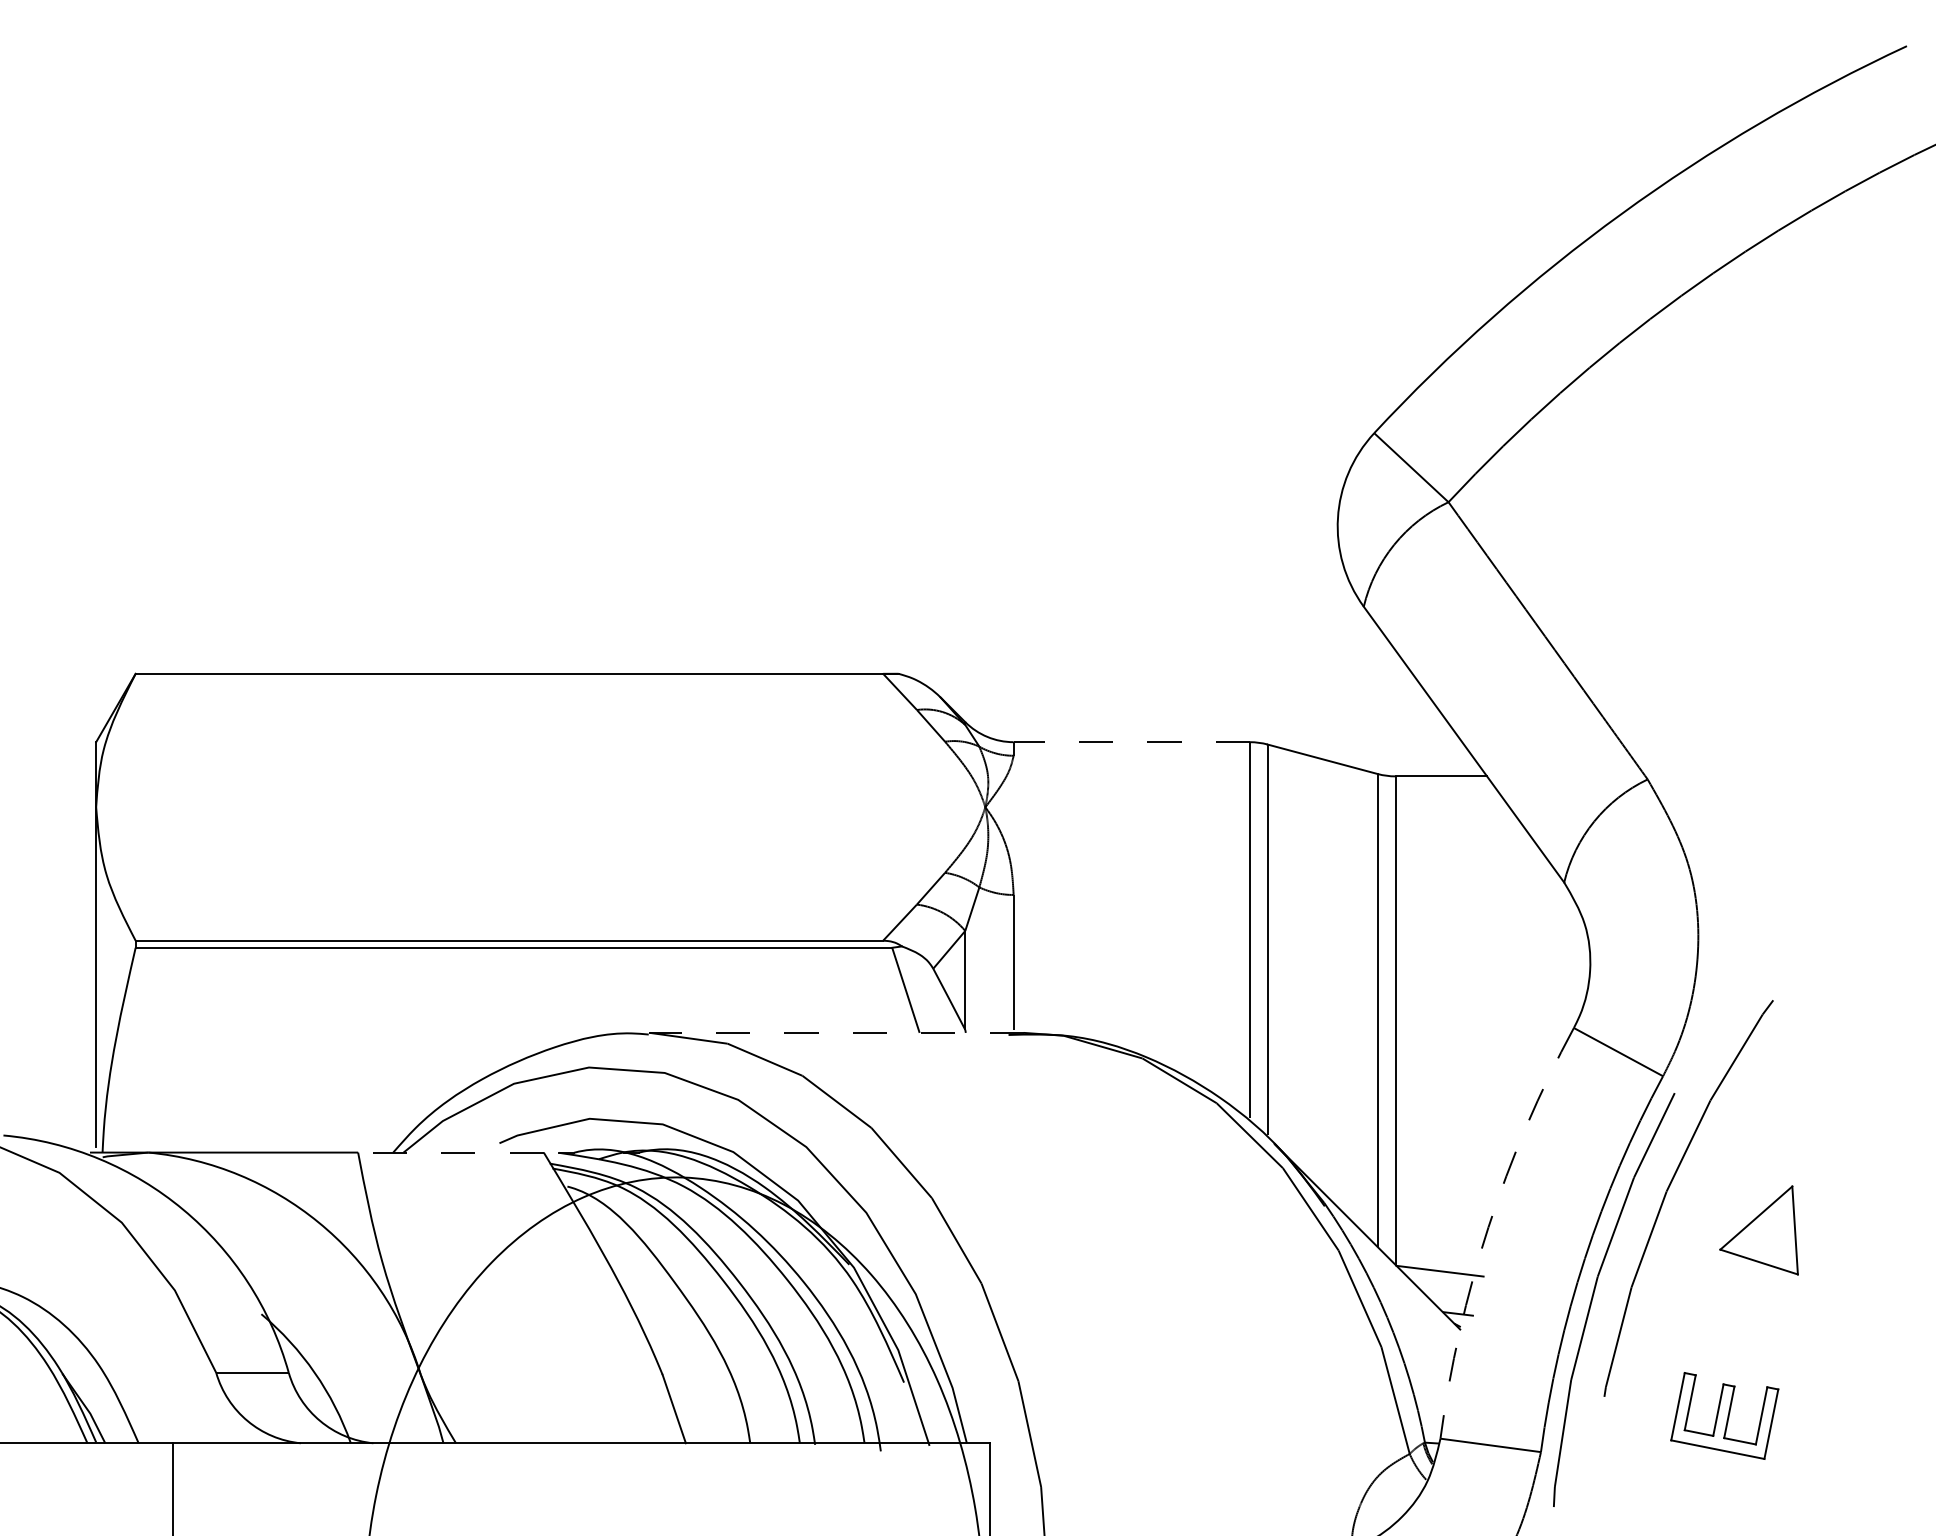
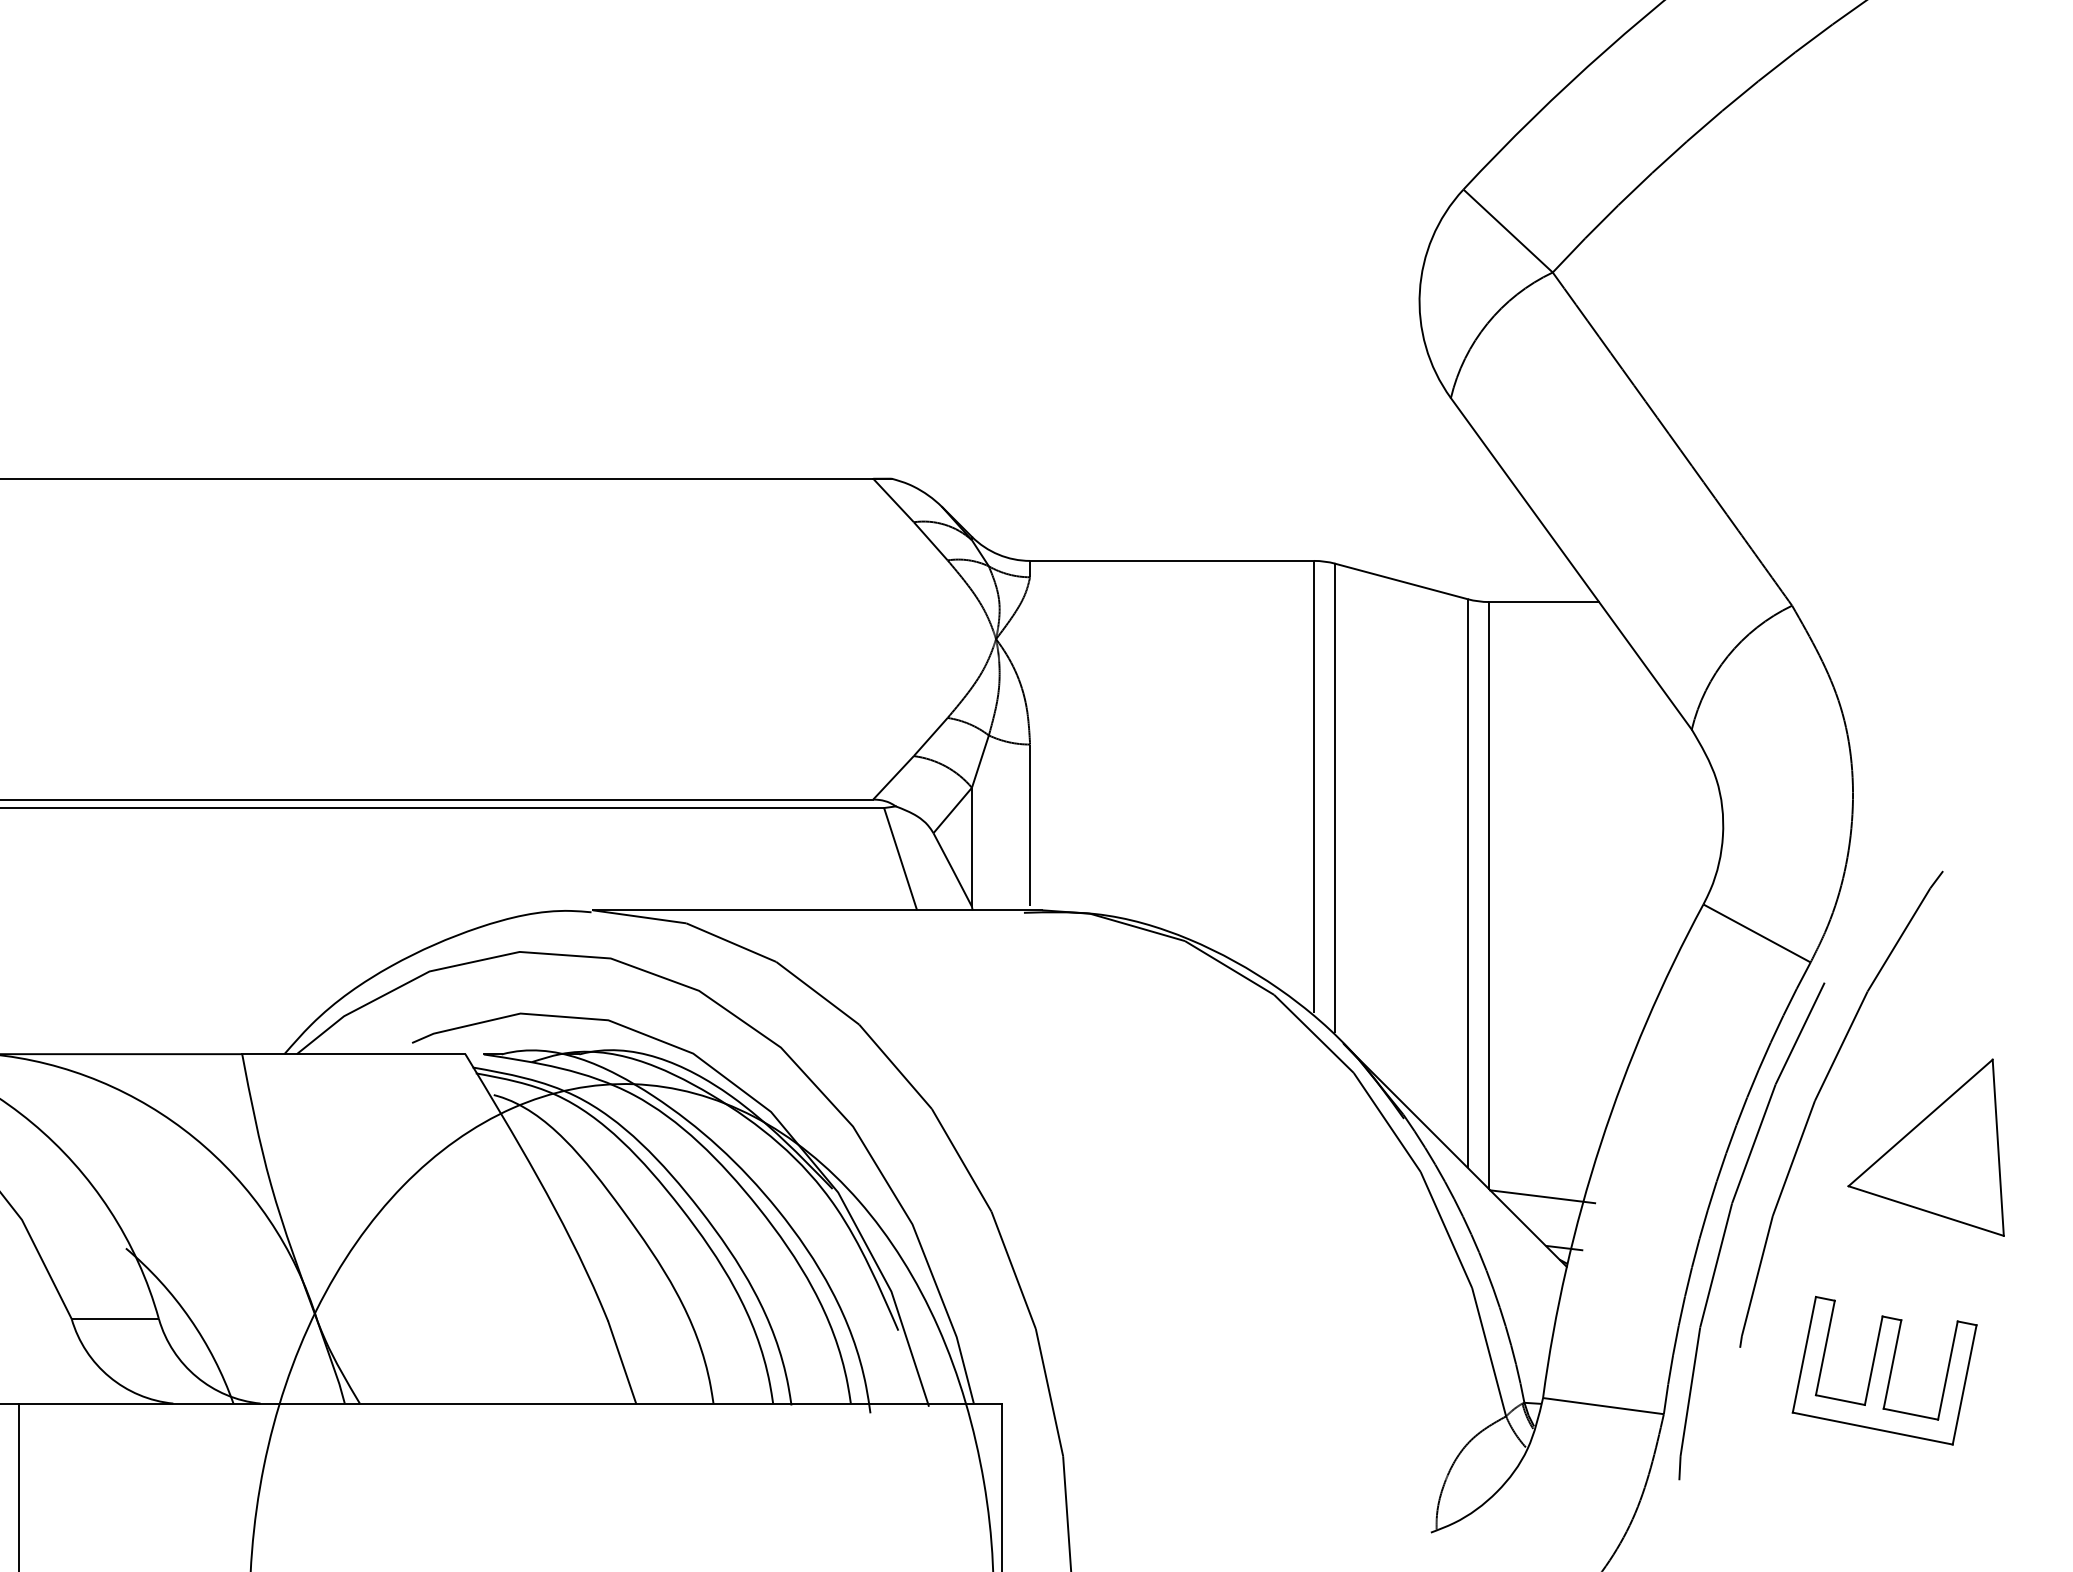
line: (1131, 742) -> (1171, 561), dashed -> solid
line: (836, 1032) -> (817, 909), dashed -> solid
line: (450, 1152) -> (353, 1054), dashed -> solid
arc: (1488, 1227) -> (1600, 1144), dashed -> solid
part: (1758, 1230) -> (1925, 1147), size x1.67
part: (1724, 1415) -> (1884, 1370), size x1.43

